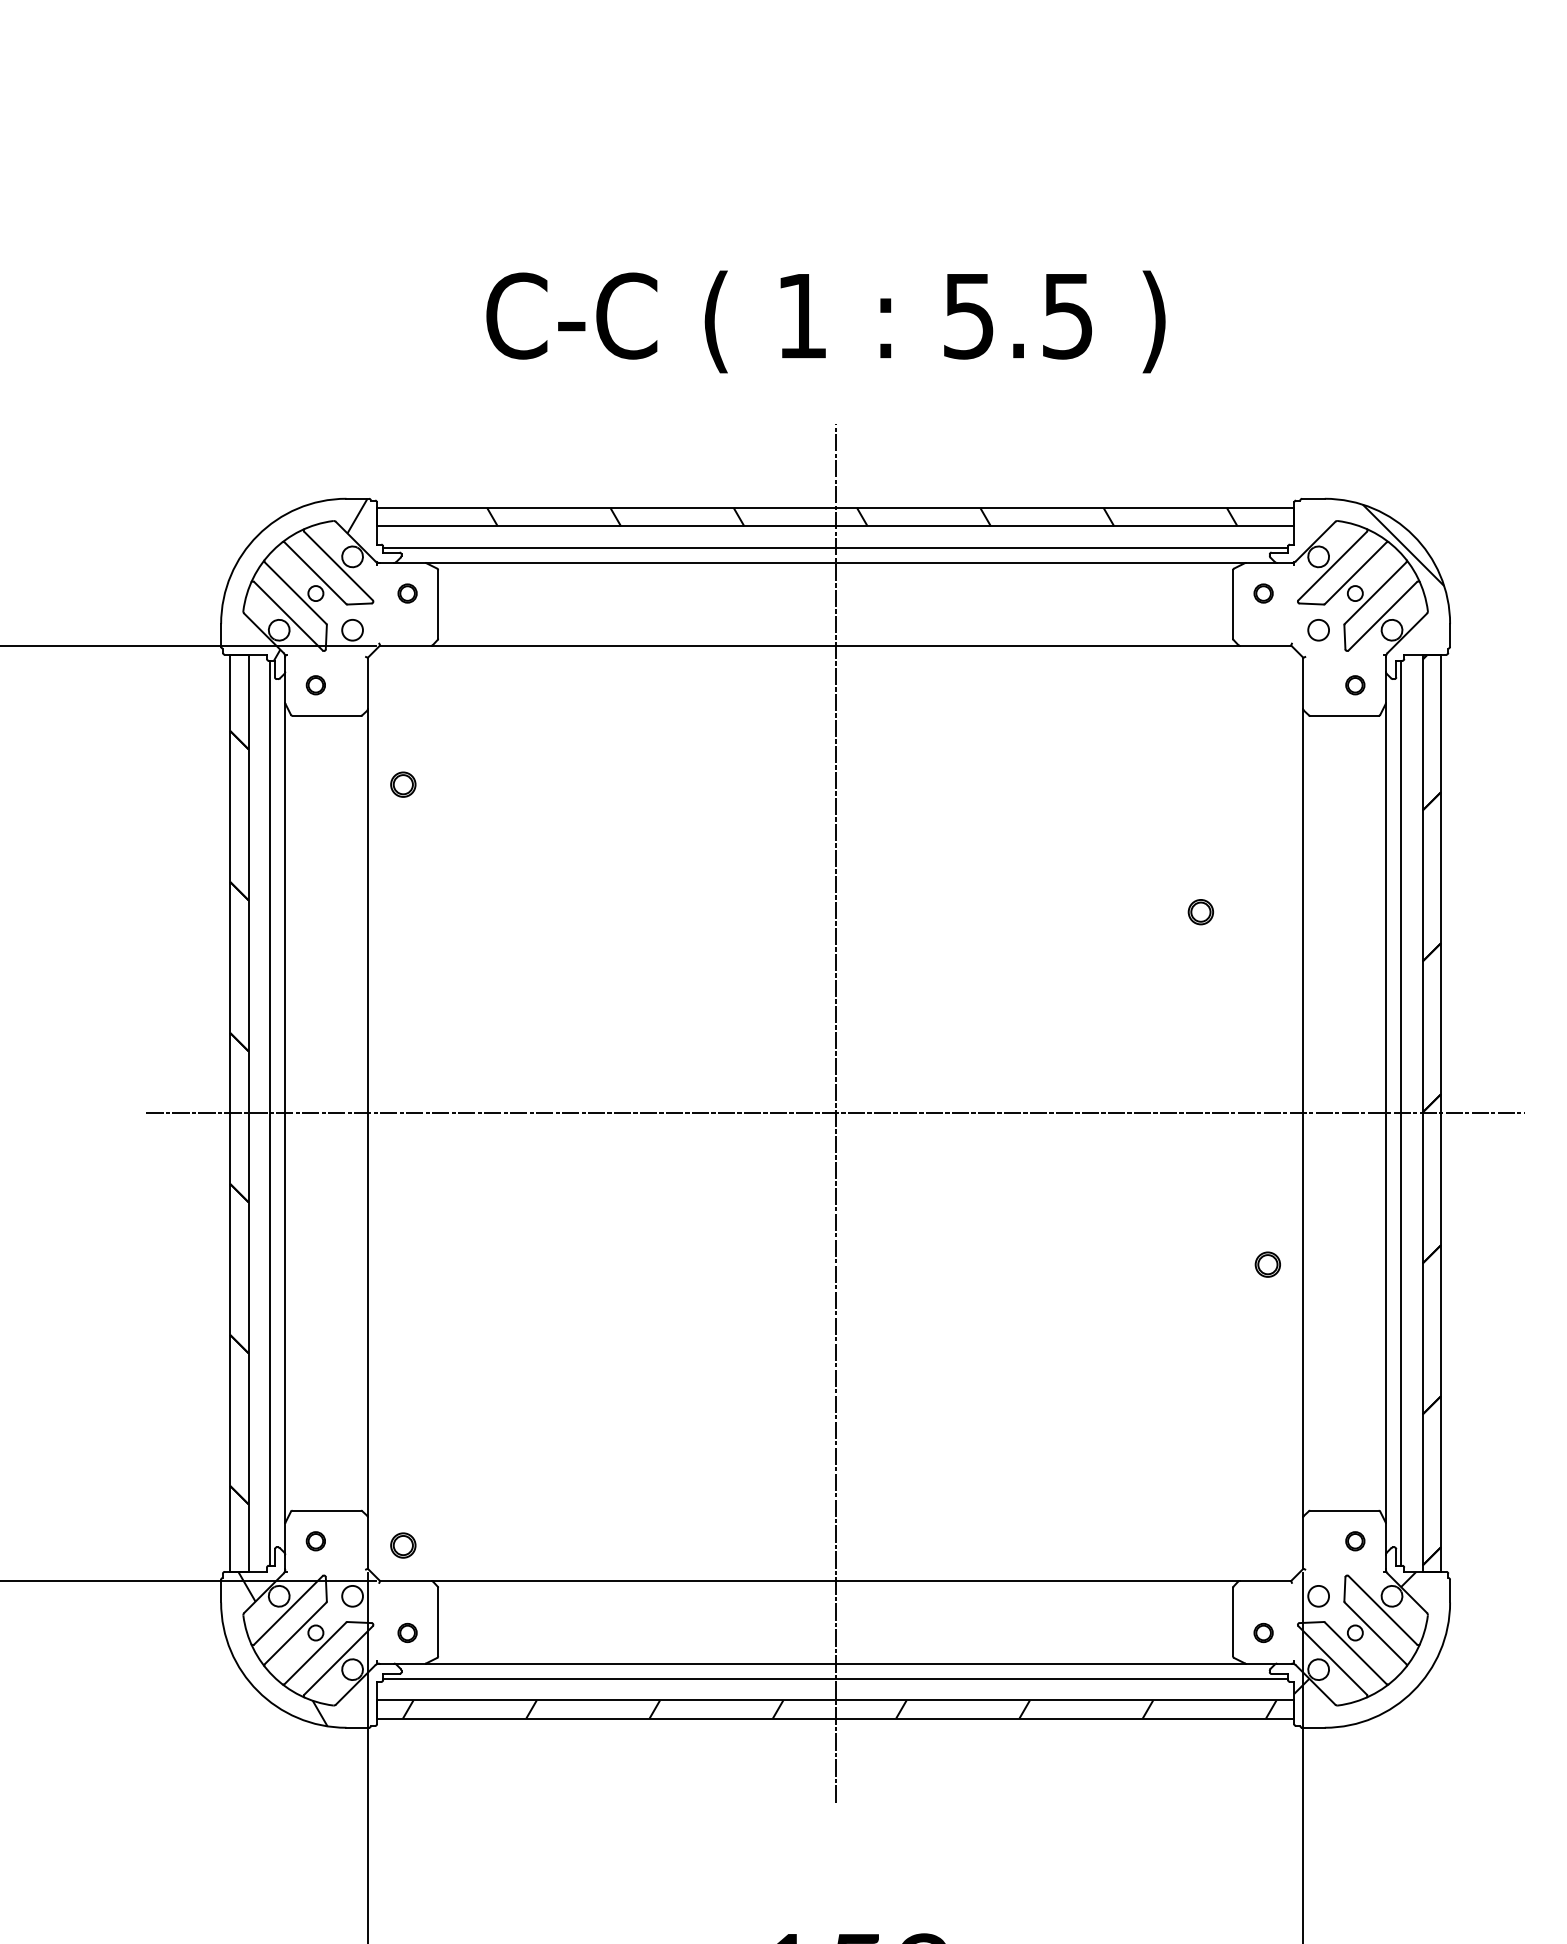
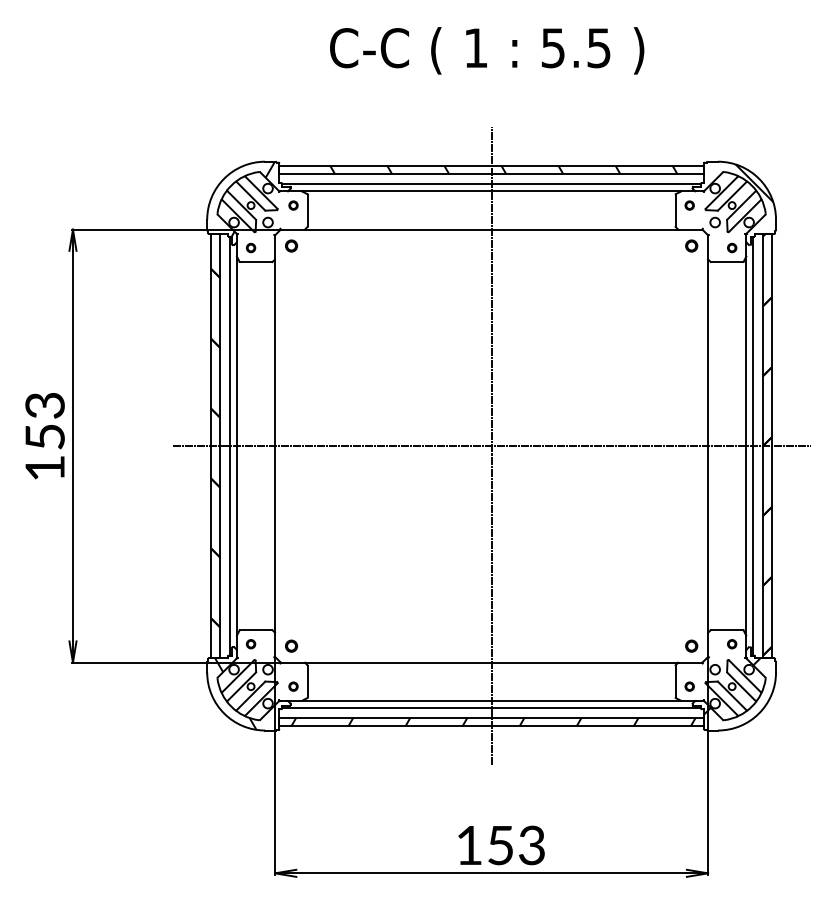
text: (826, 321) -> (487, 50), moved
part: (403, 783) -> (291, 245), moved
part: (1200, 910) -> (691, 245), moved
part: (1267, 1263) -> (691, 645), moved

